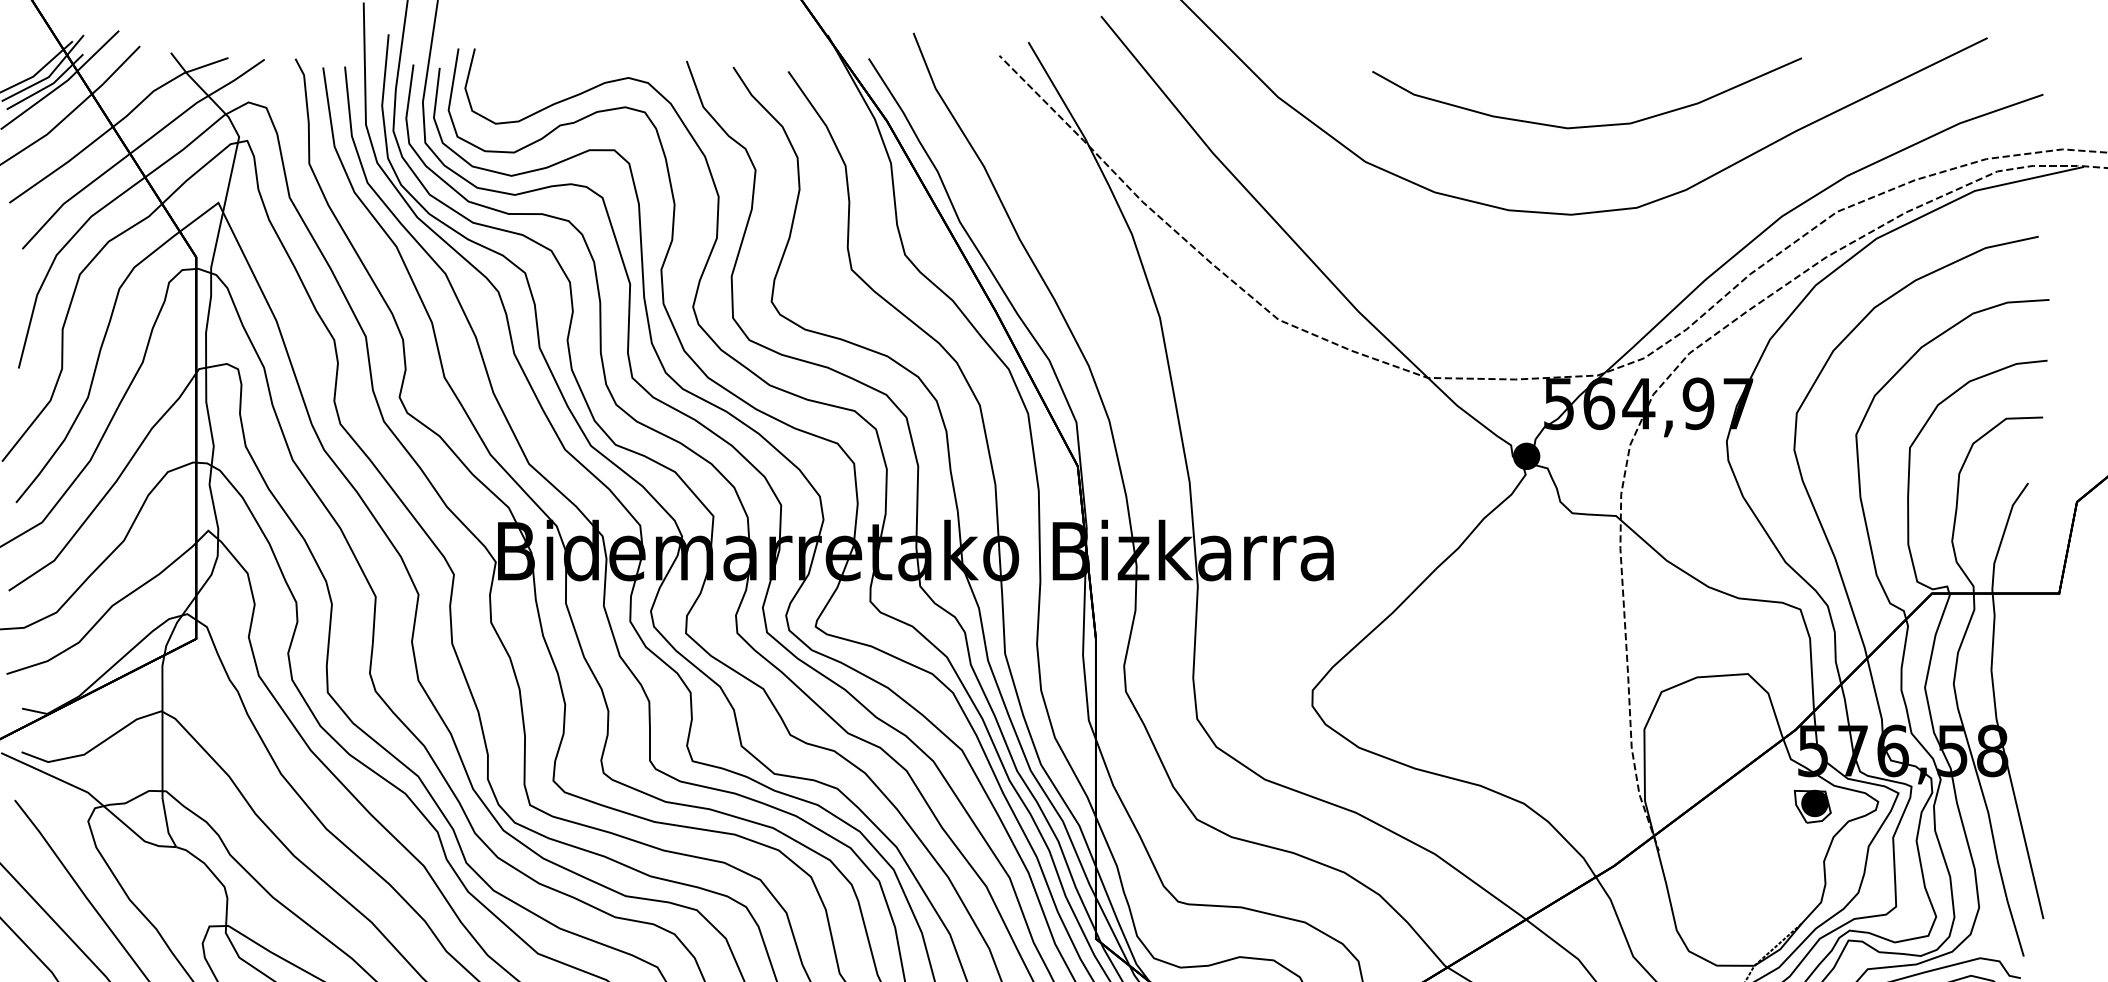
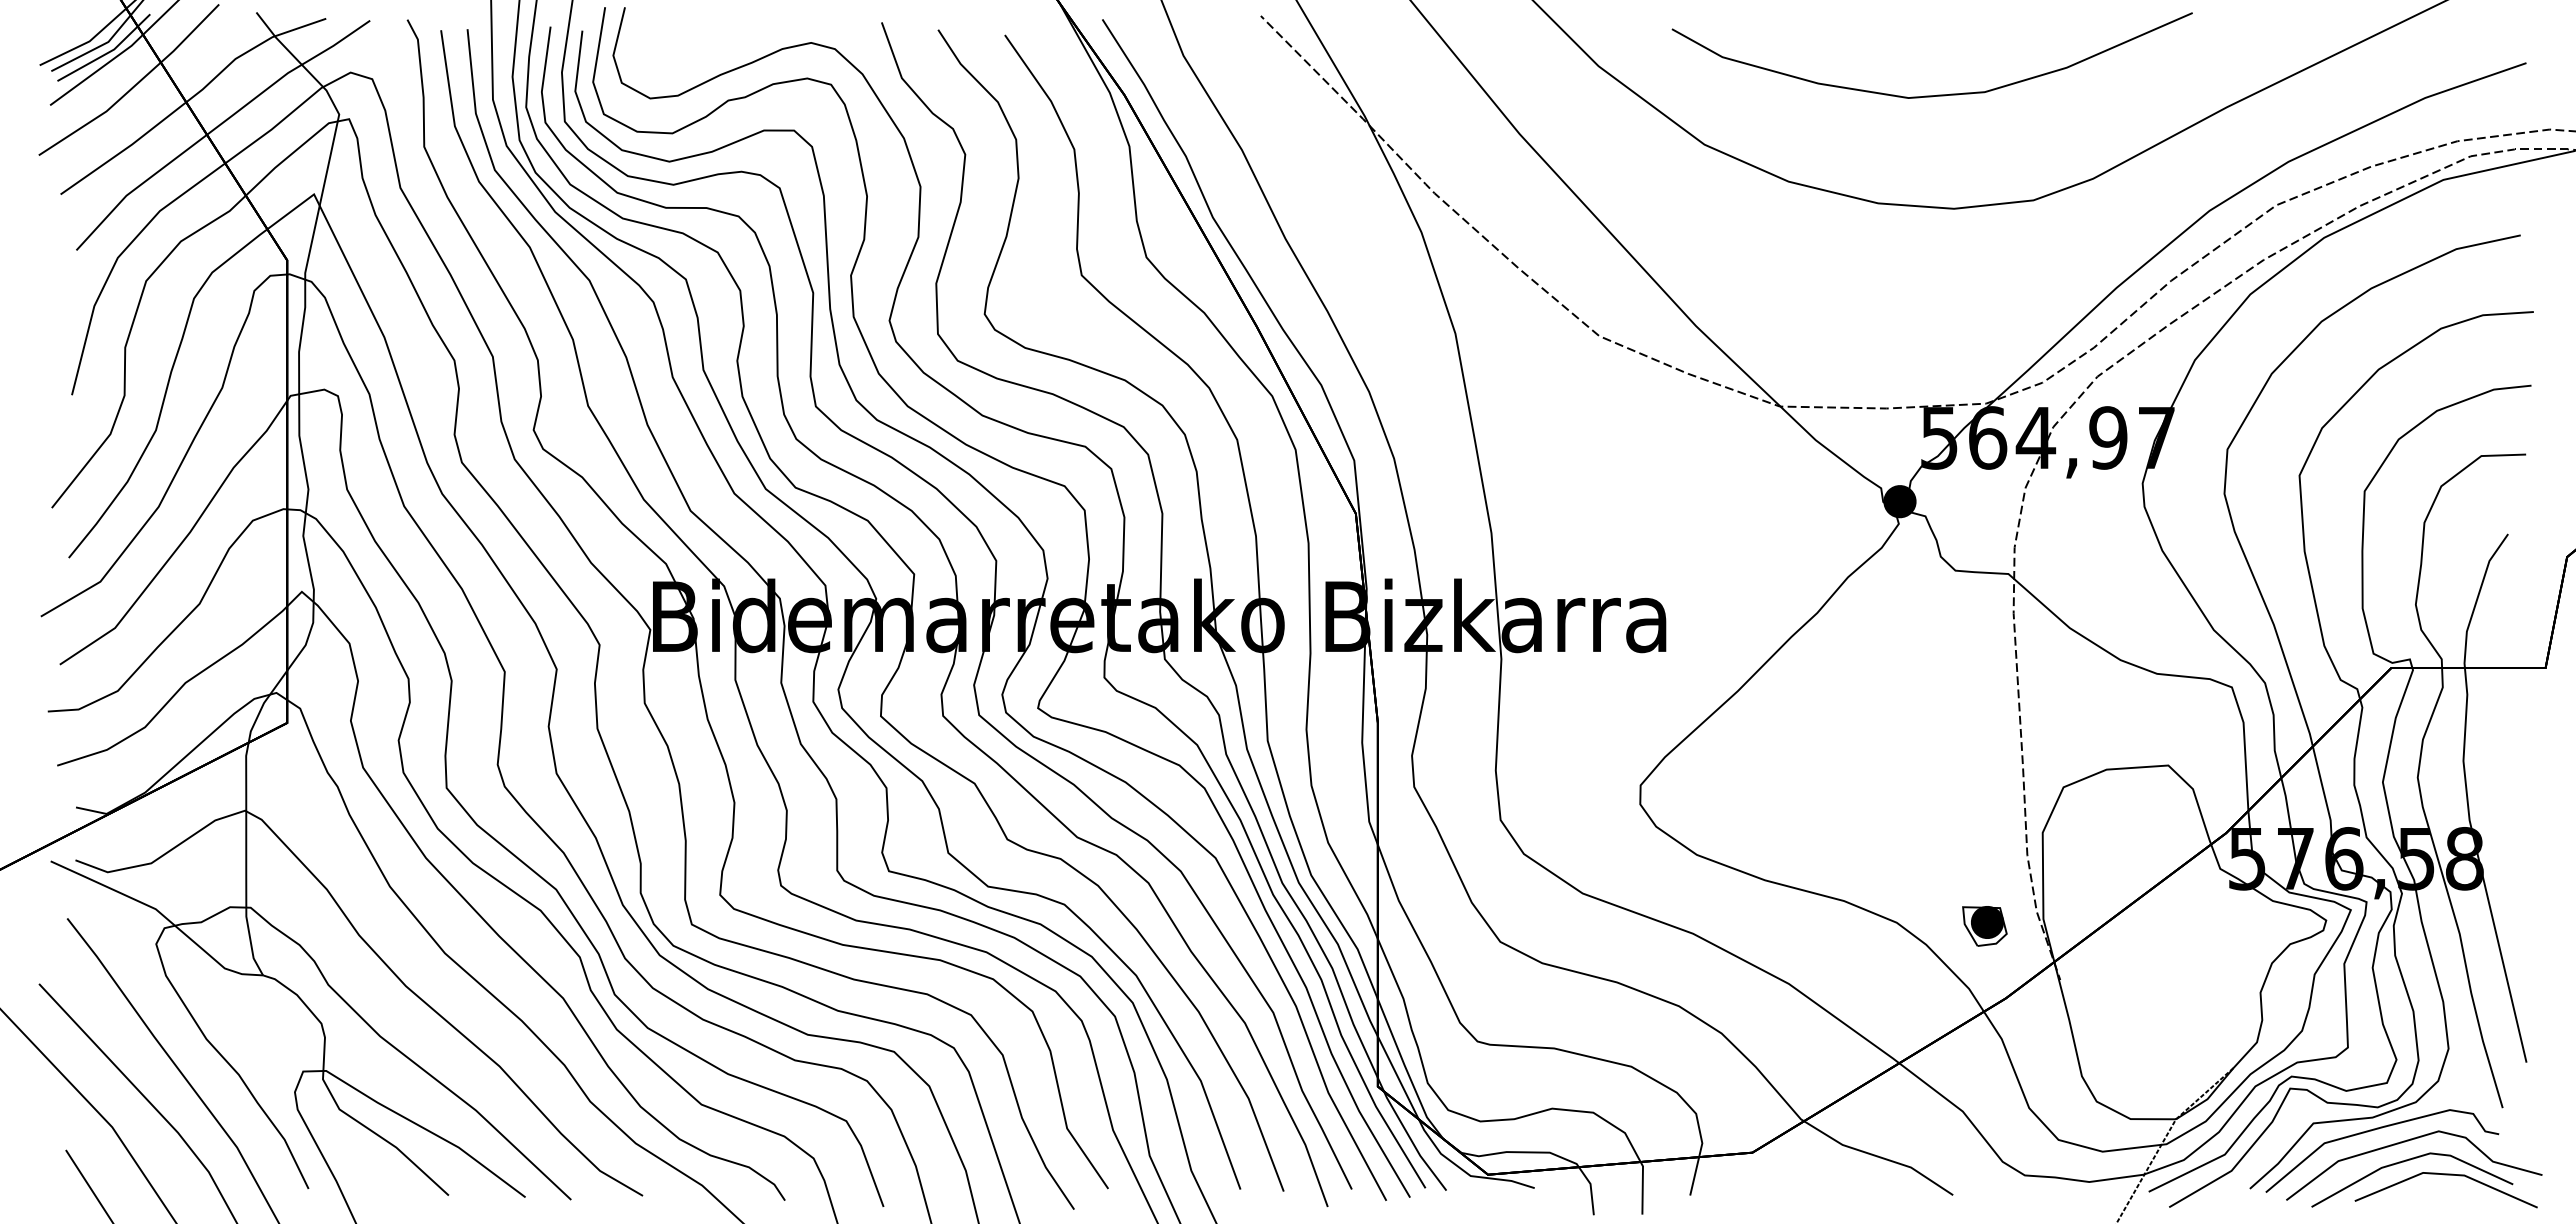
curve: (1591, 125) -> (1937, 94), moved
part: (1812, 806) -> (1984, 926), moved

